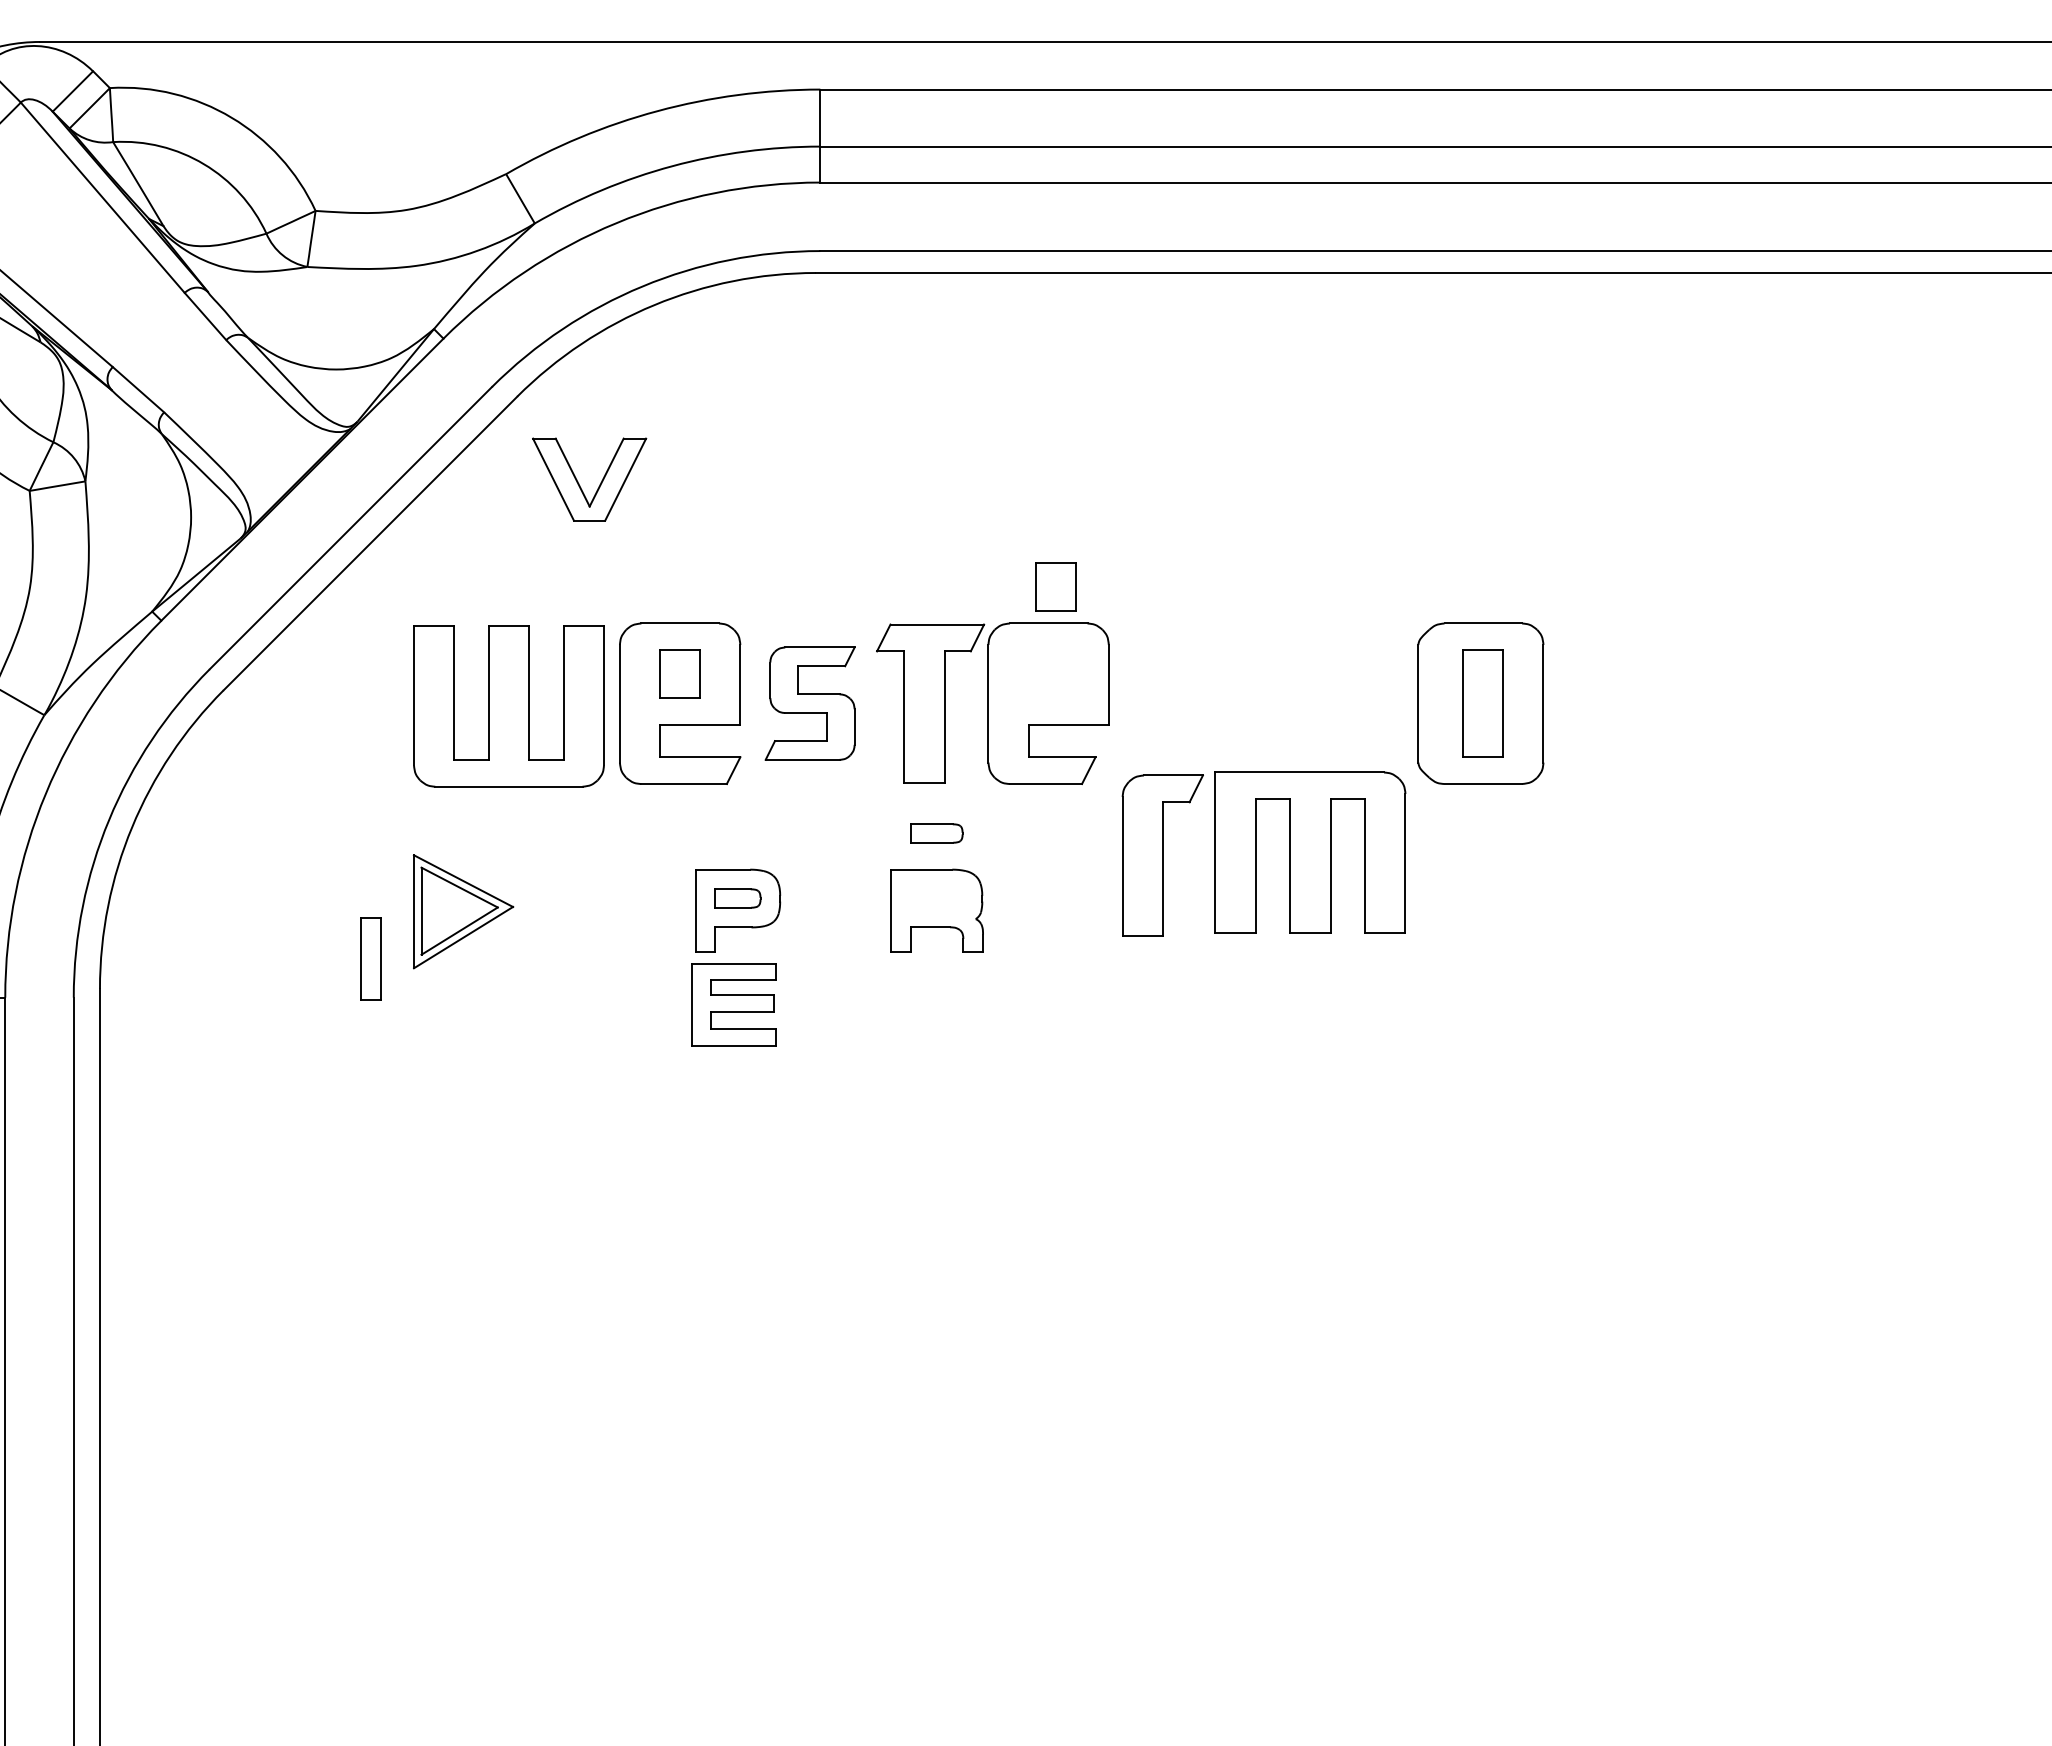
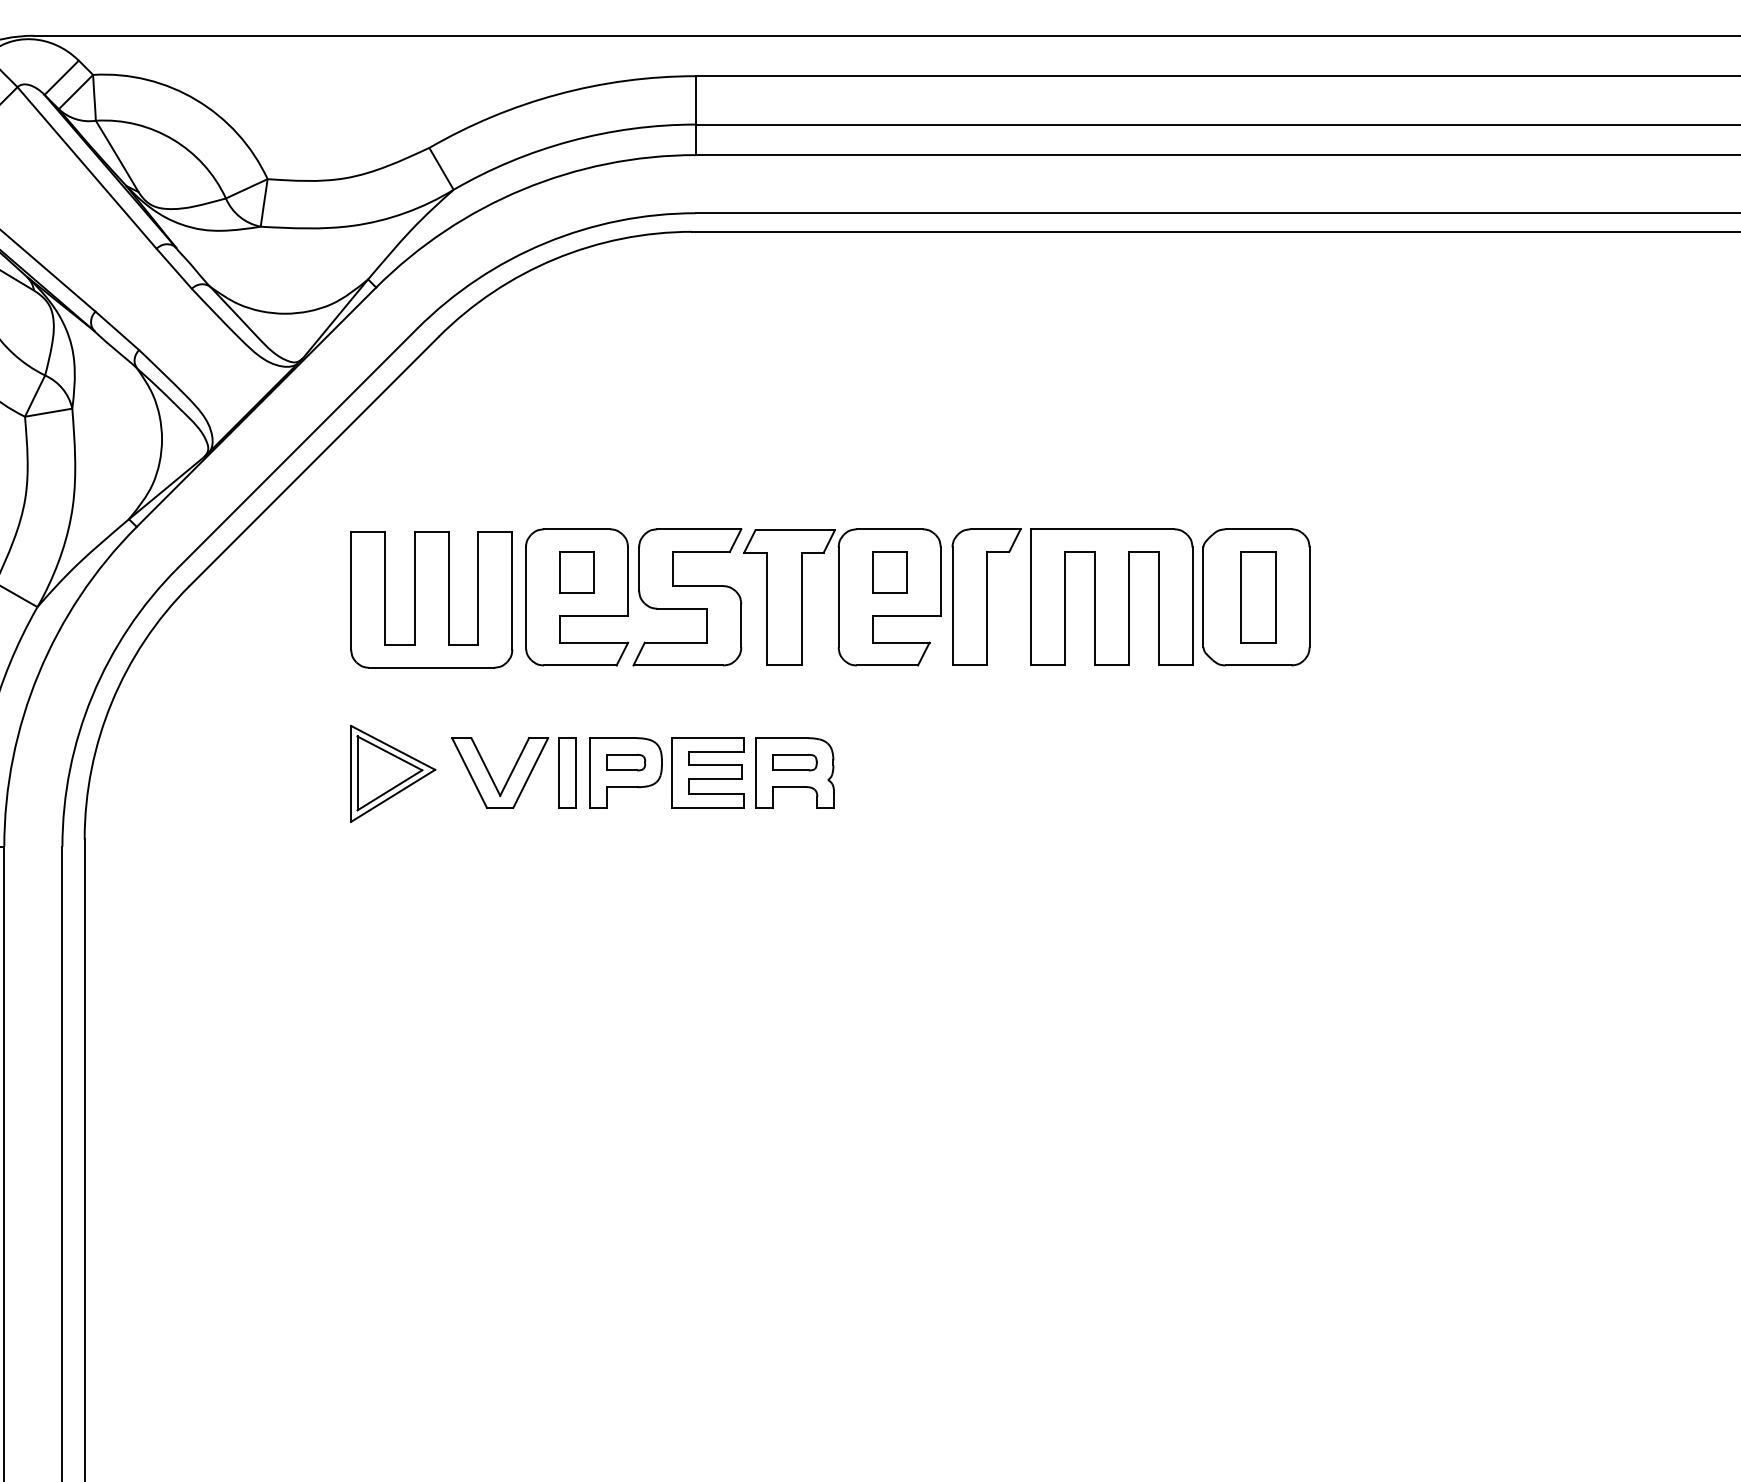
part: (579, 483) -> (491, 776), moved
part: (1055, 586) -> (889, 571), moved
part: (809, 703) -> (686, 597), size x1.43
part: (936, 833) -> (794, 762), moved
part: (1310, 852) -> (1111, 597), moved
part: (1162, 855) -> (986, 597), moved
part: (370, 958) -> (567, 772), moved
part: (733, 1004) -> (707, 772), moved

